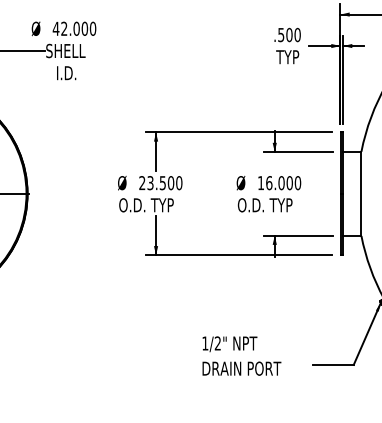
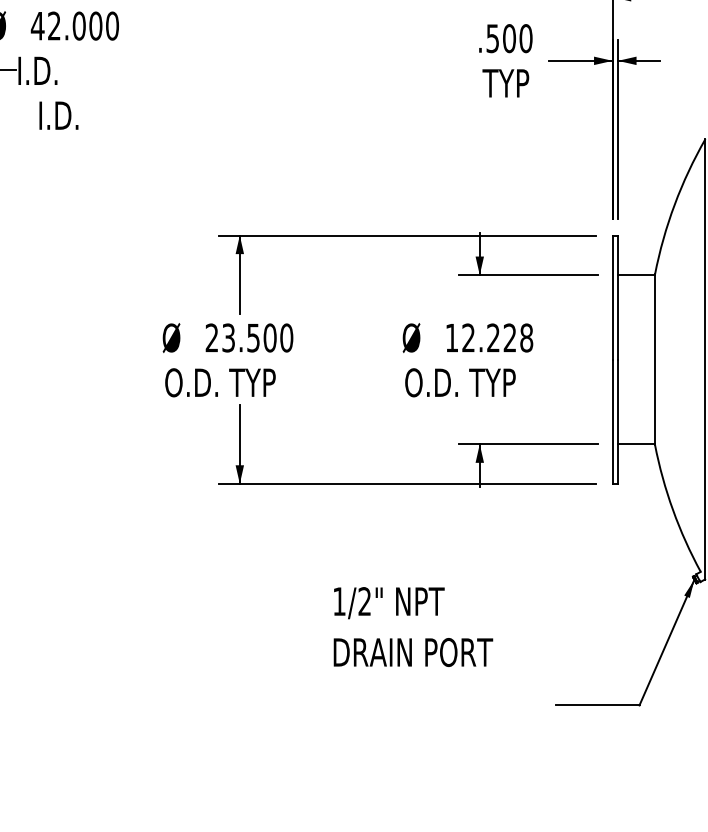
text: (65, 50) -> (56, 69), SHELL -> I.D.
text: (283, 183) -> (497, 338), 16.000 -> 12.228
text: (241, 355) -> (412, 625), moved

